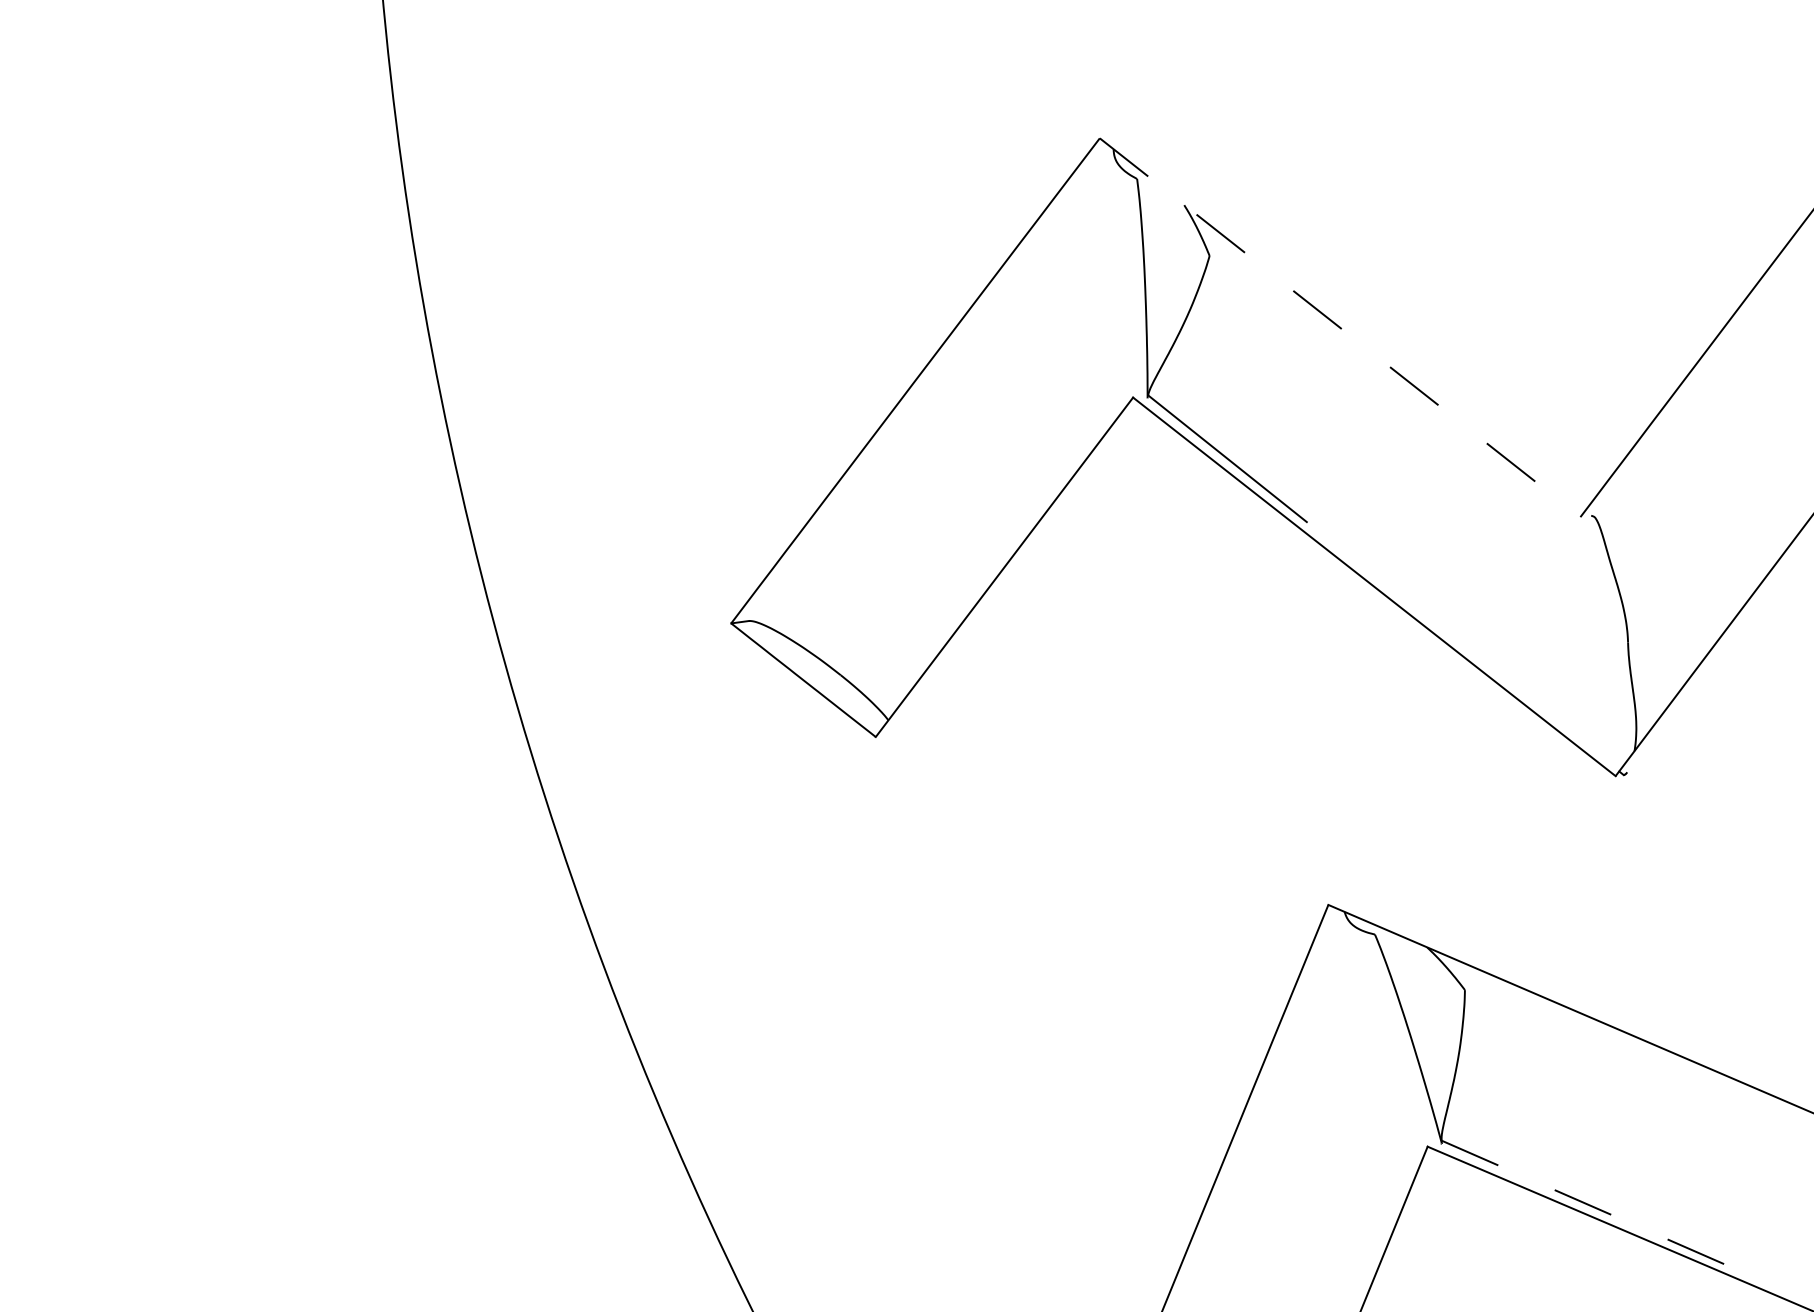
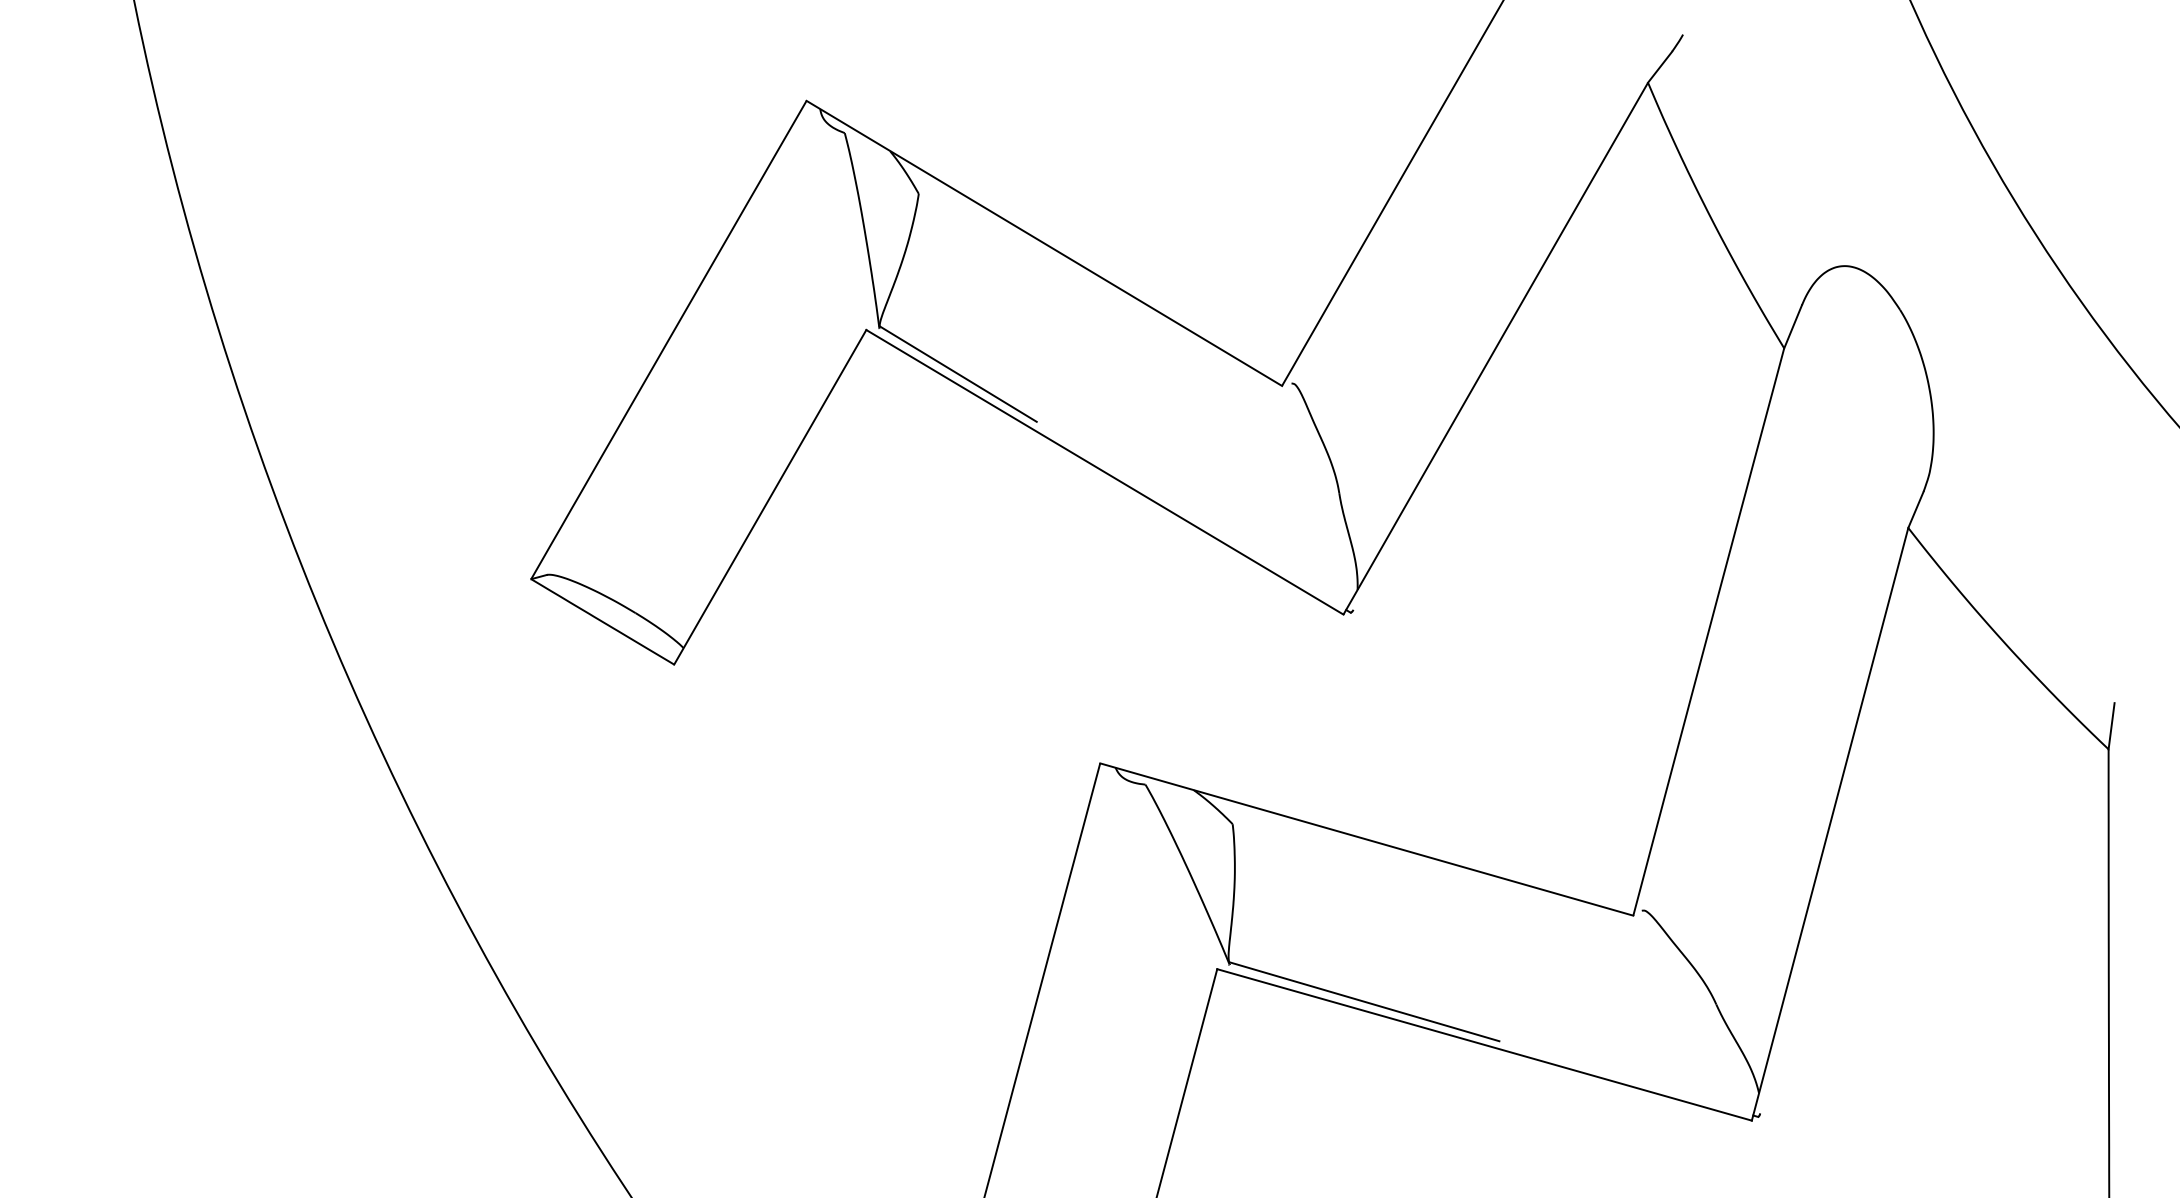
line: (1340, 327) -> (1044, 243), dashed -> solid
line: (1584, 1202) -> (1364, 1001), dashed -> solid

